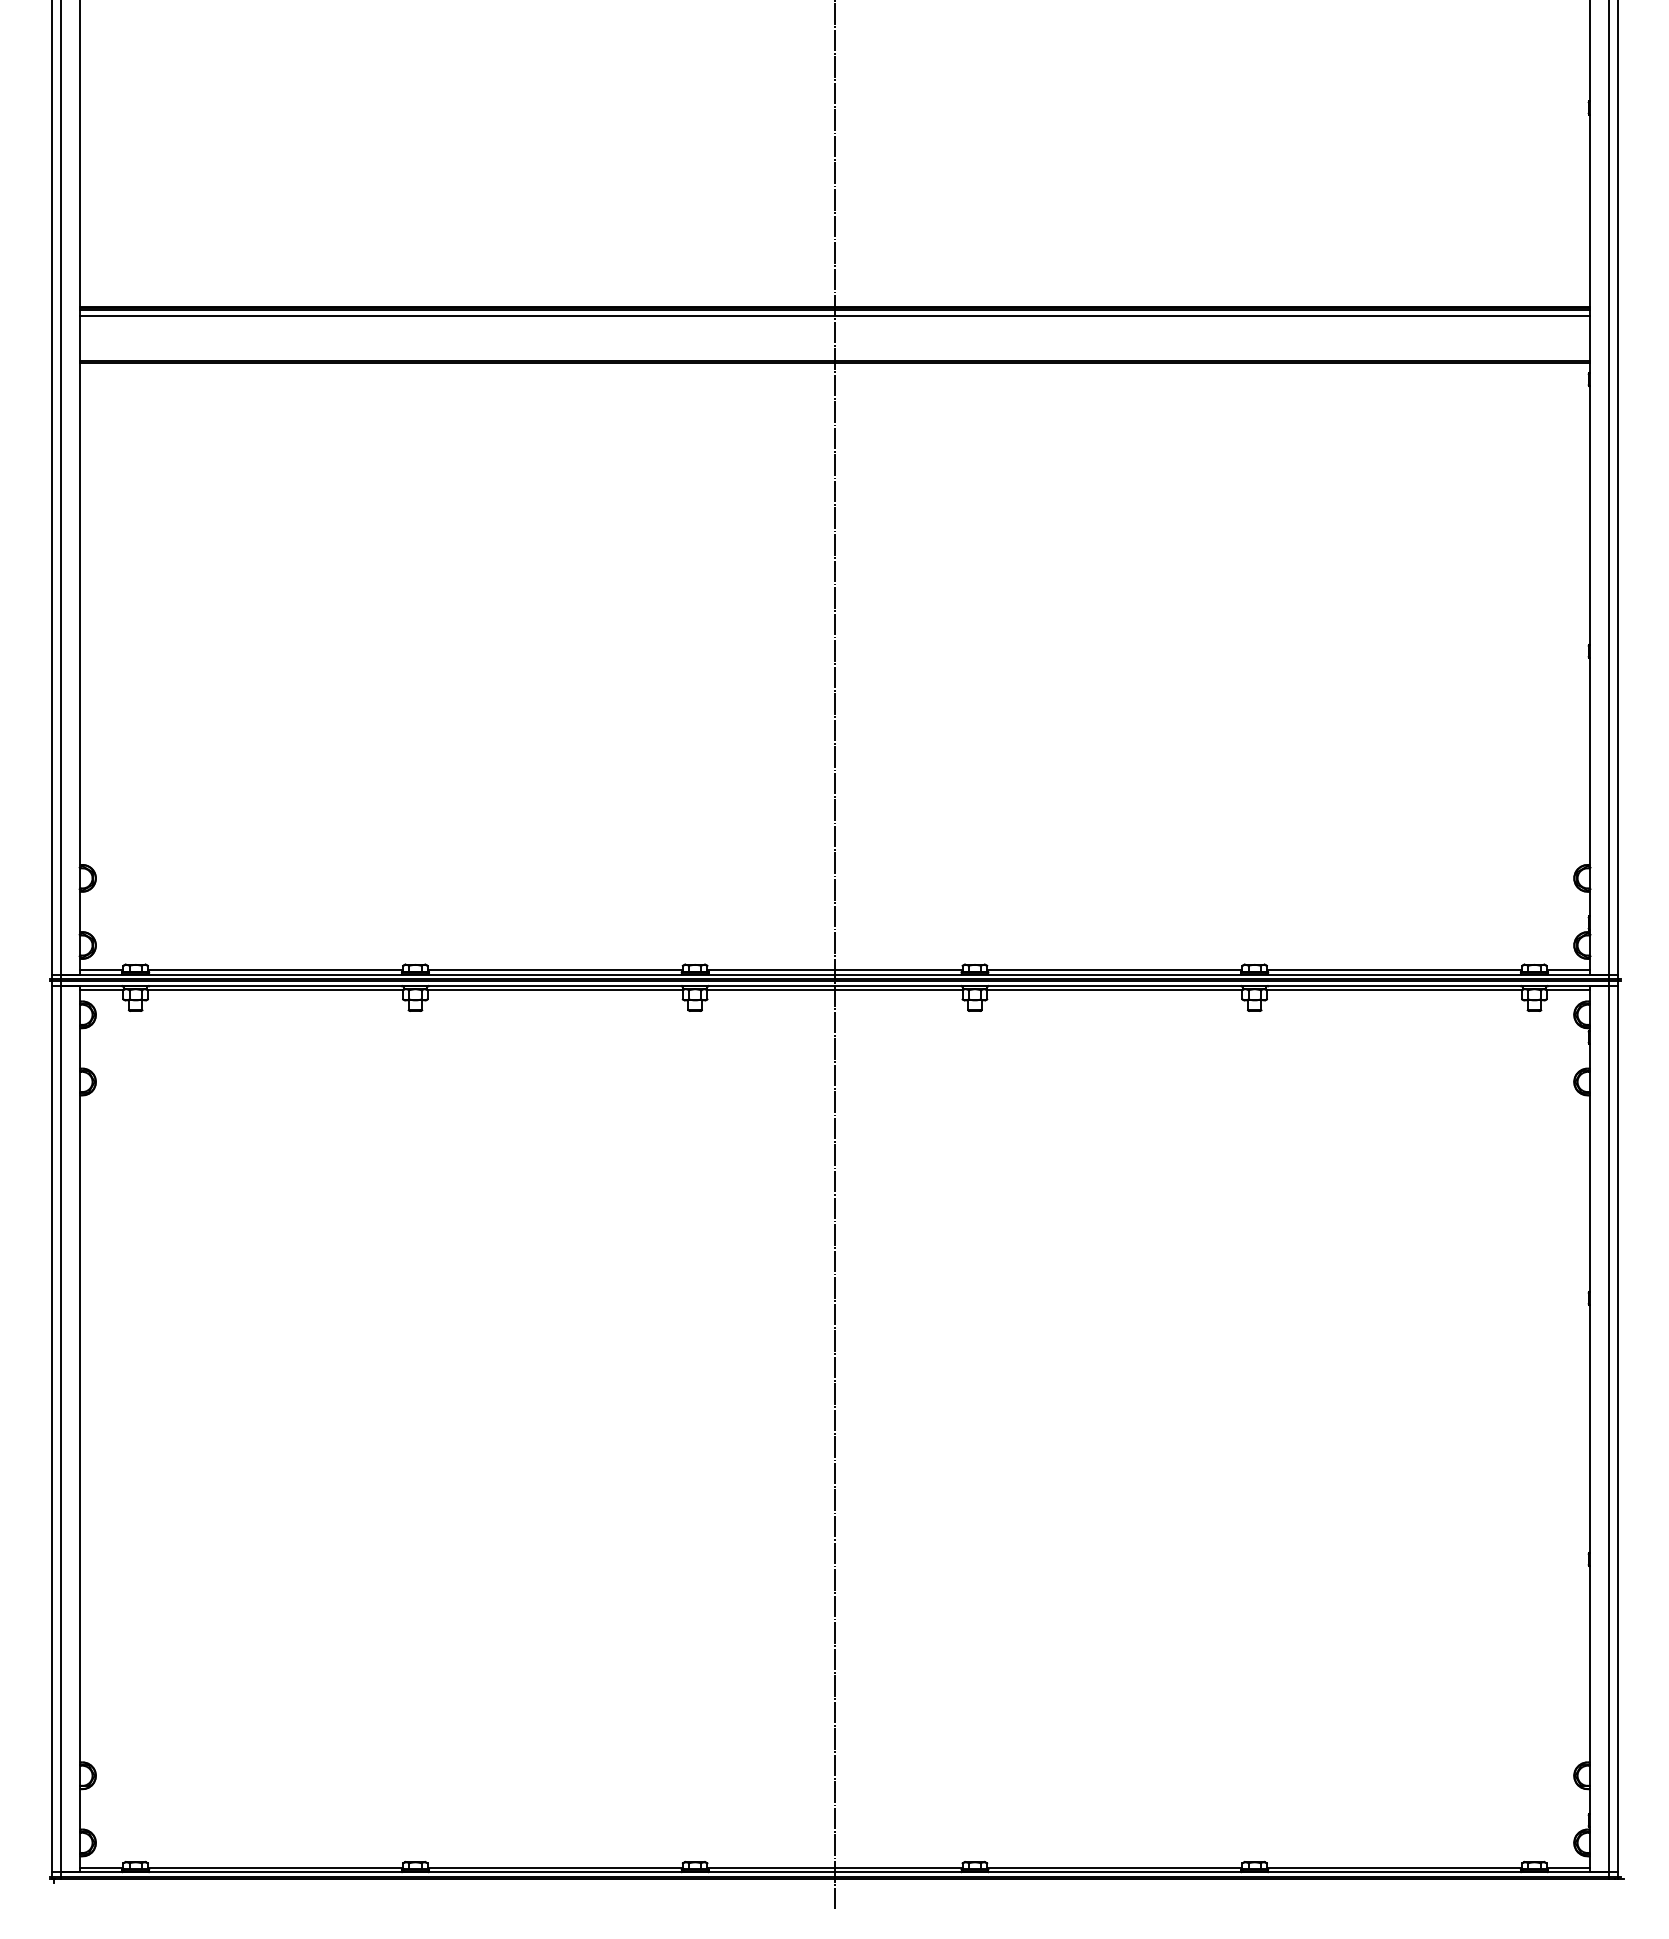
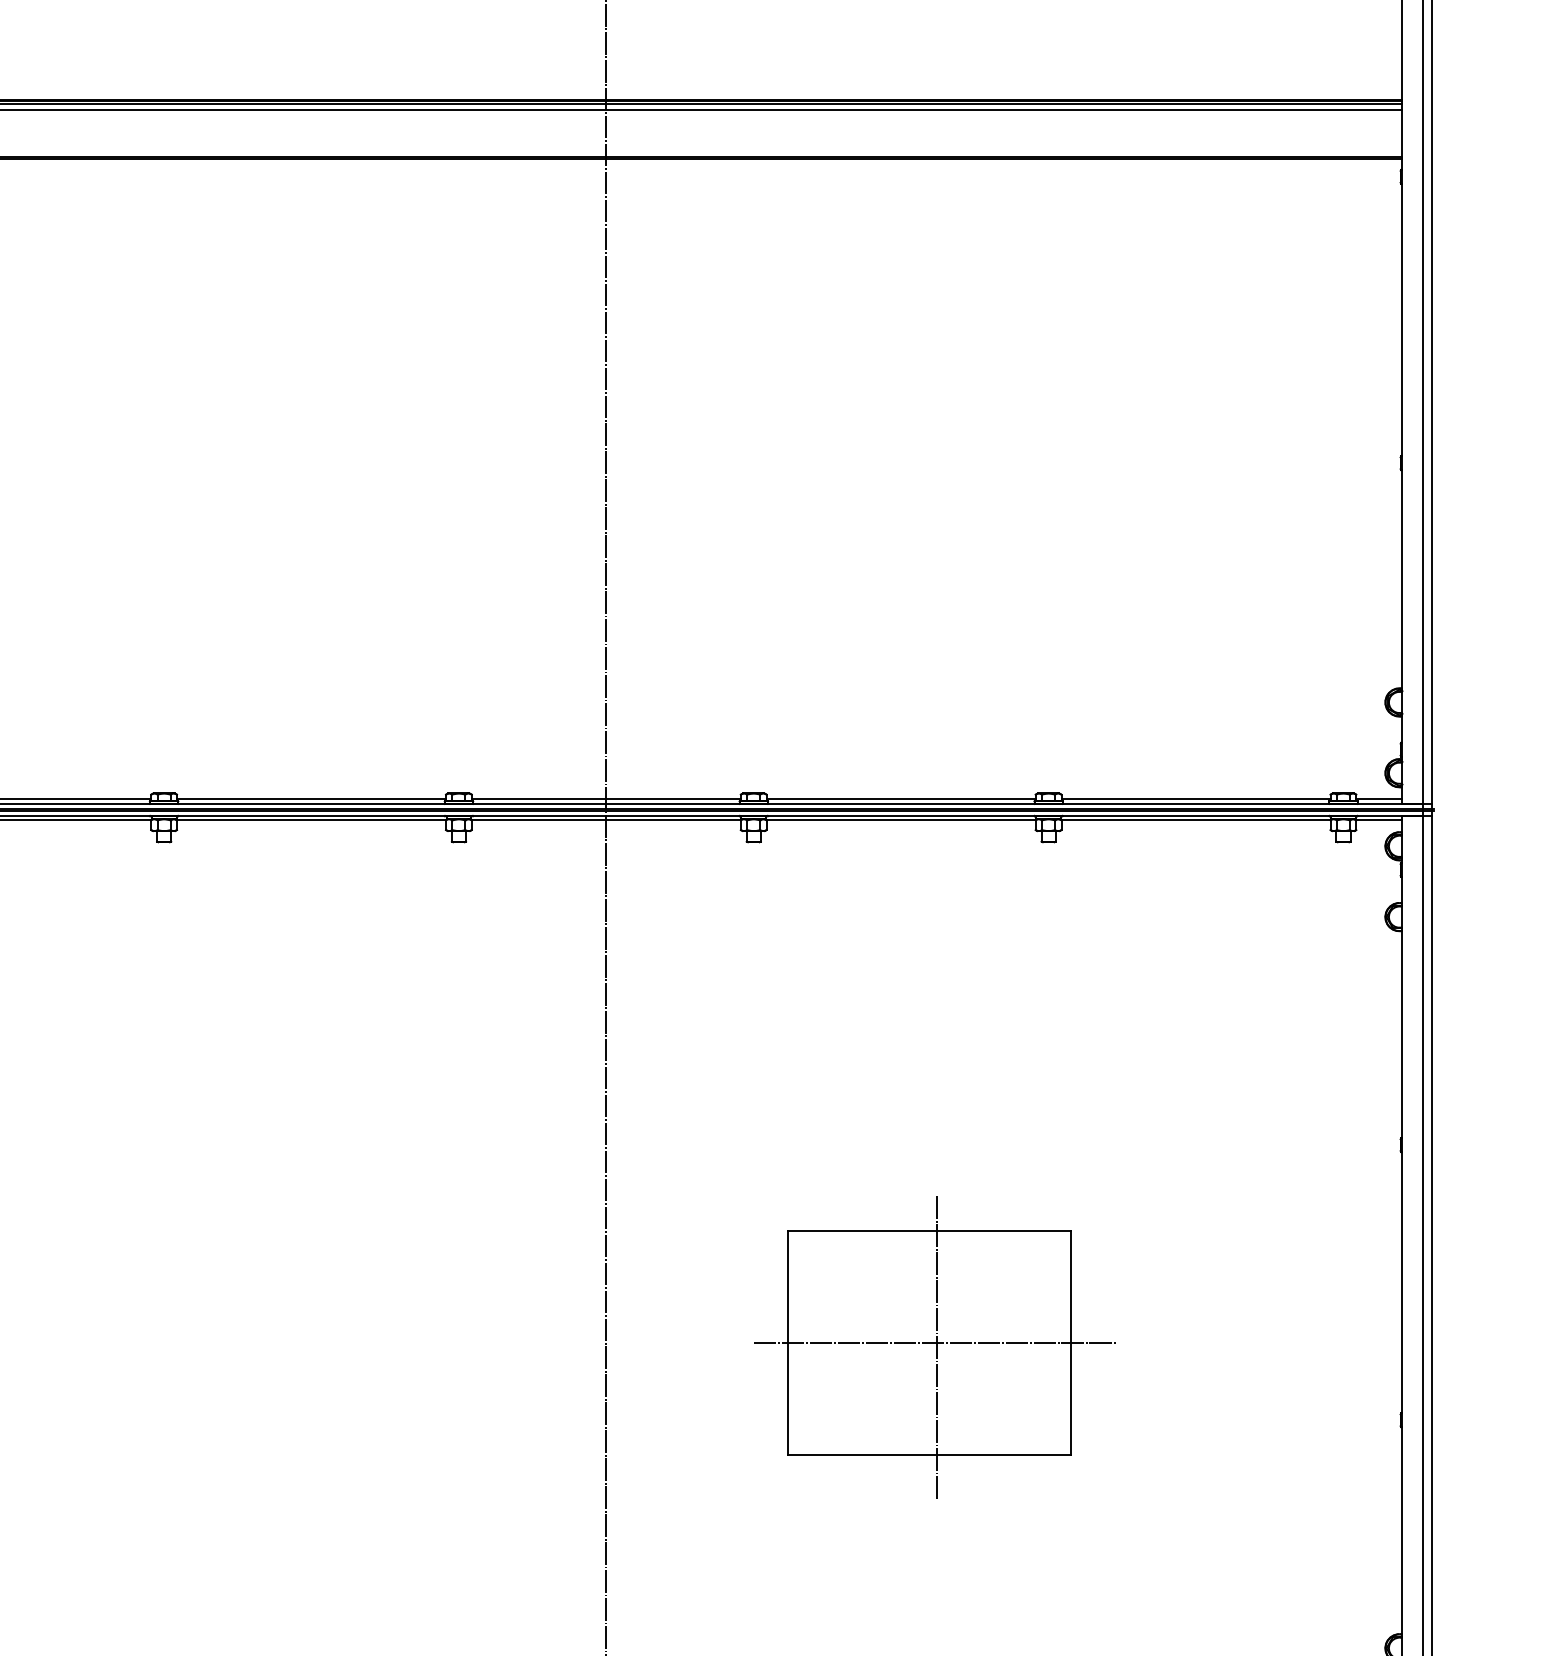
part: (1146, 1490) -> (934, 1347), added

